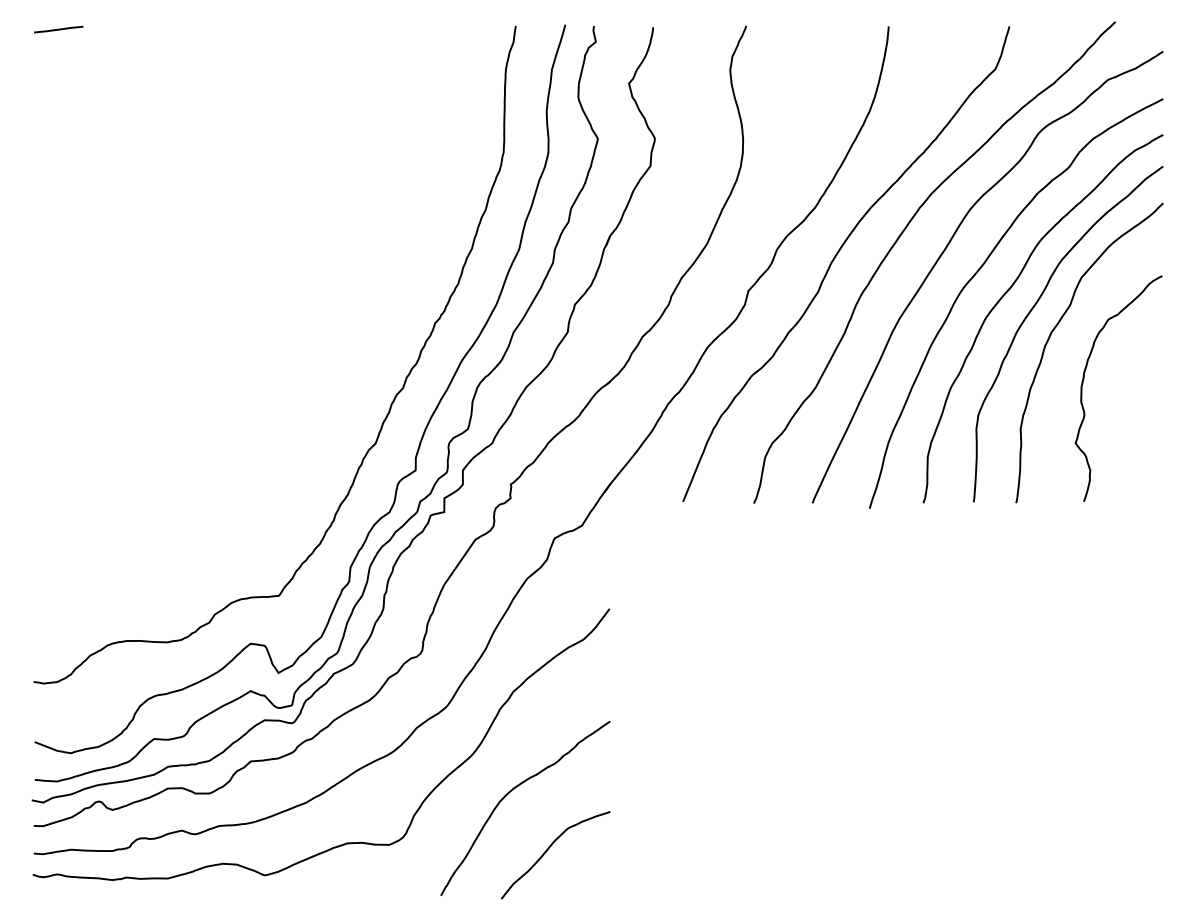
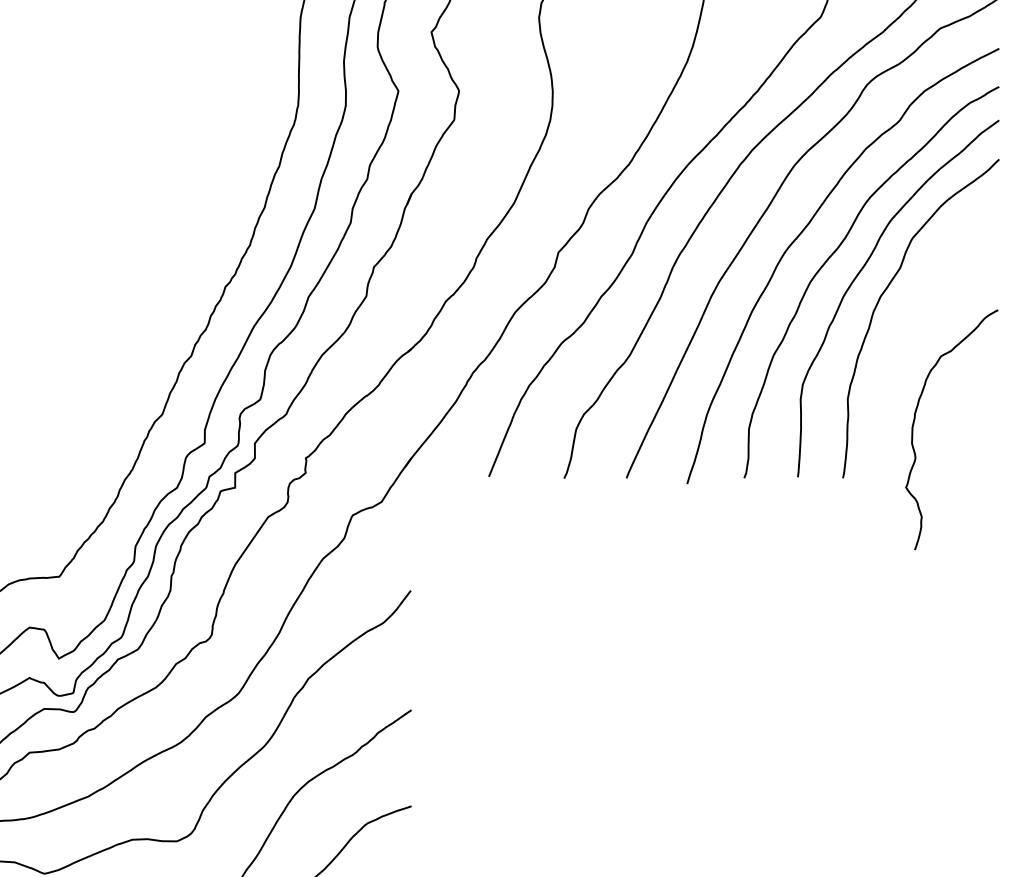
curve: (1084, 379) -> (915, 420), moved

